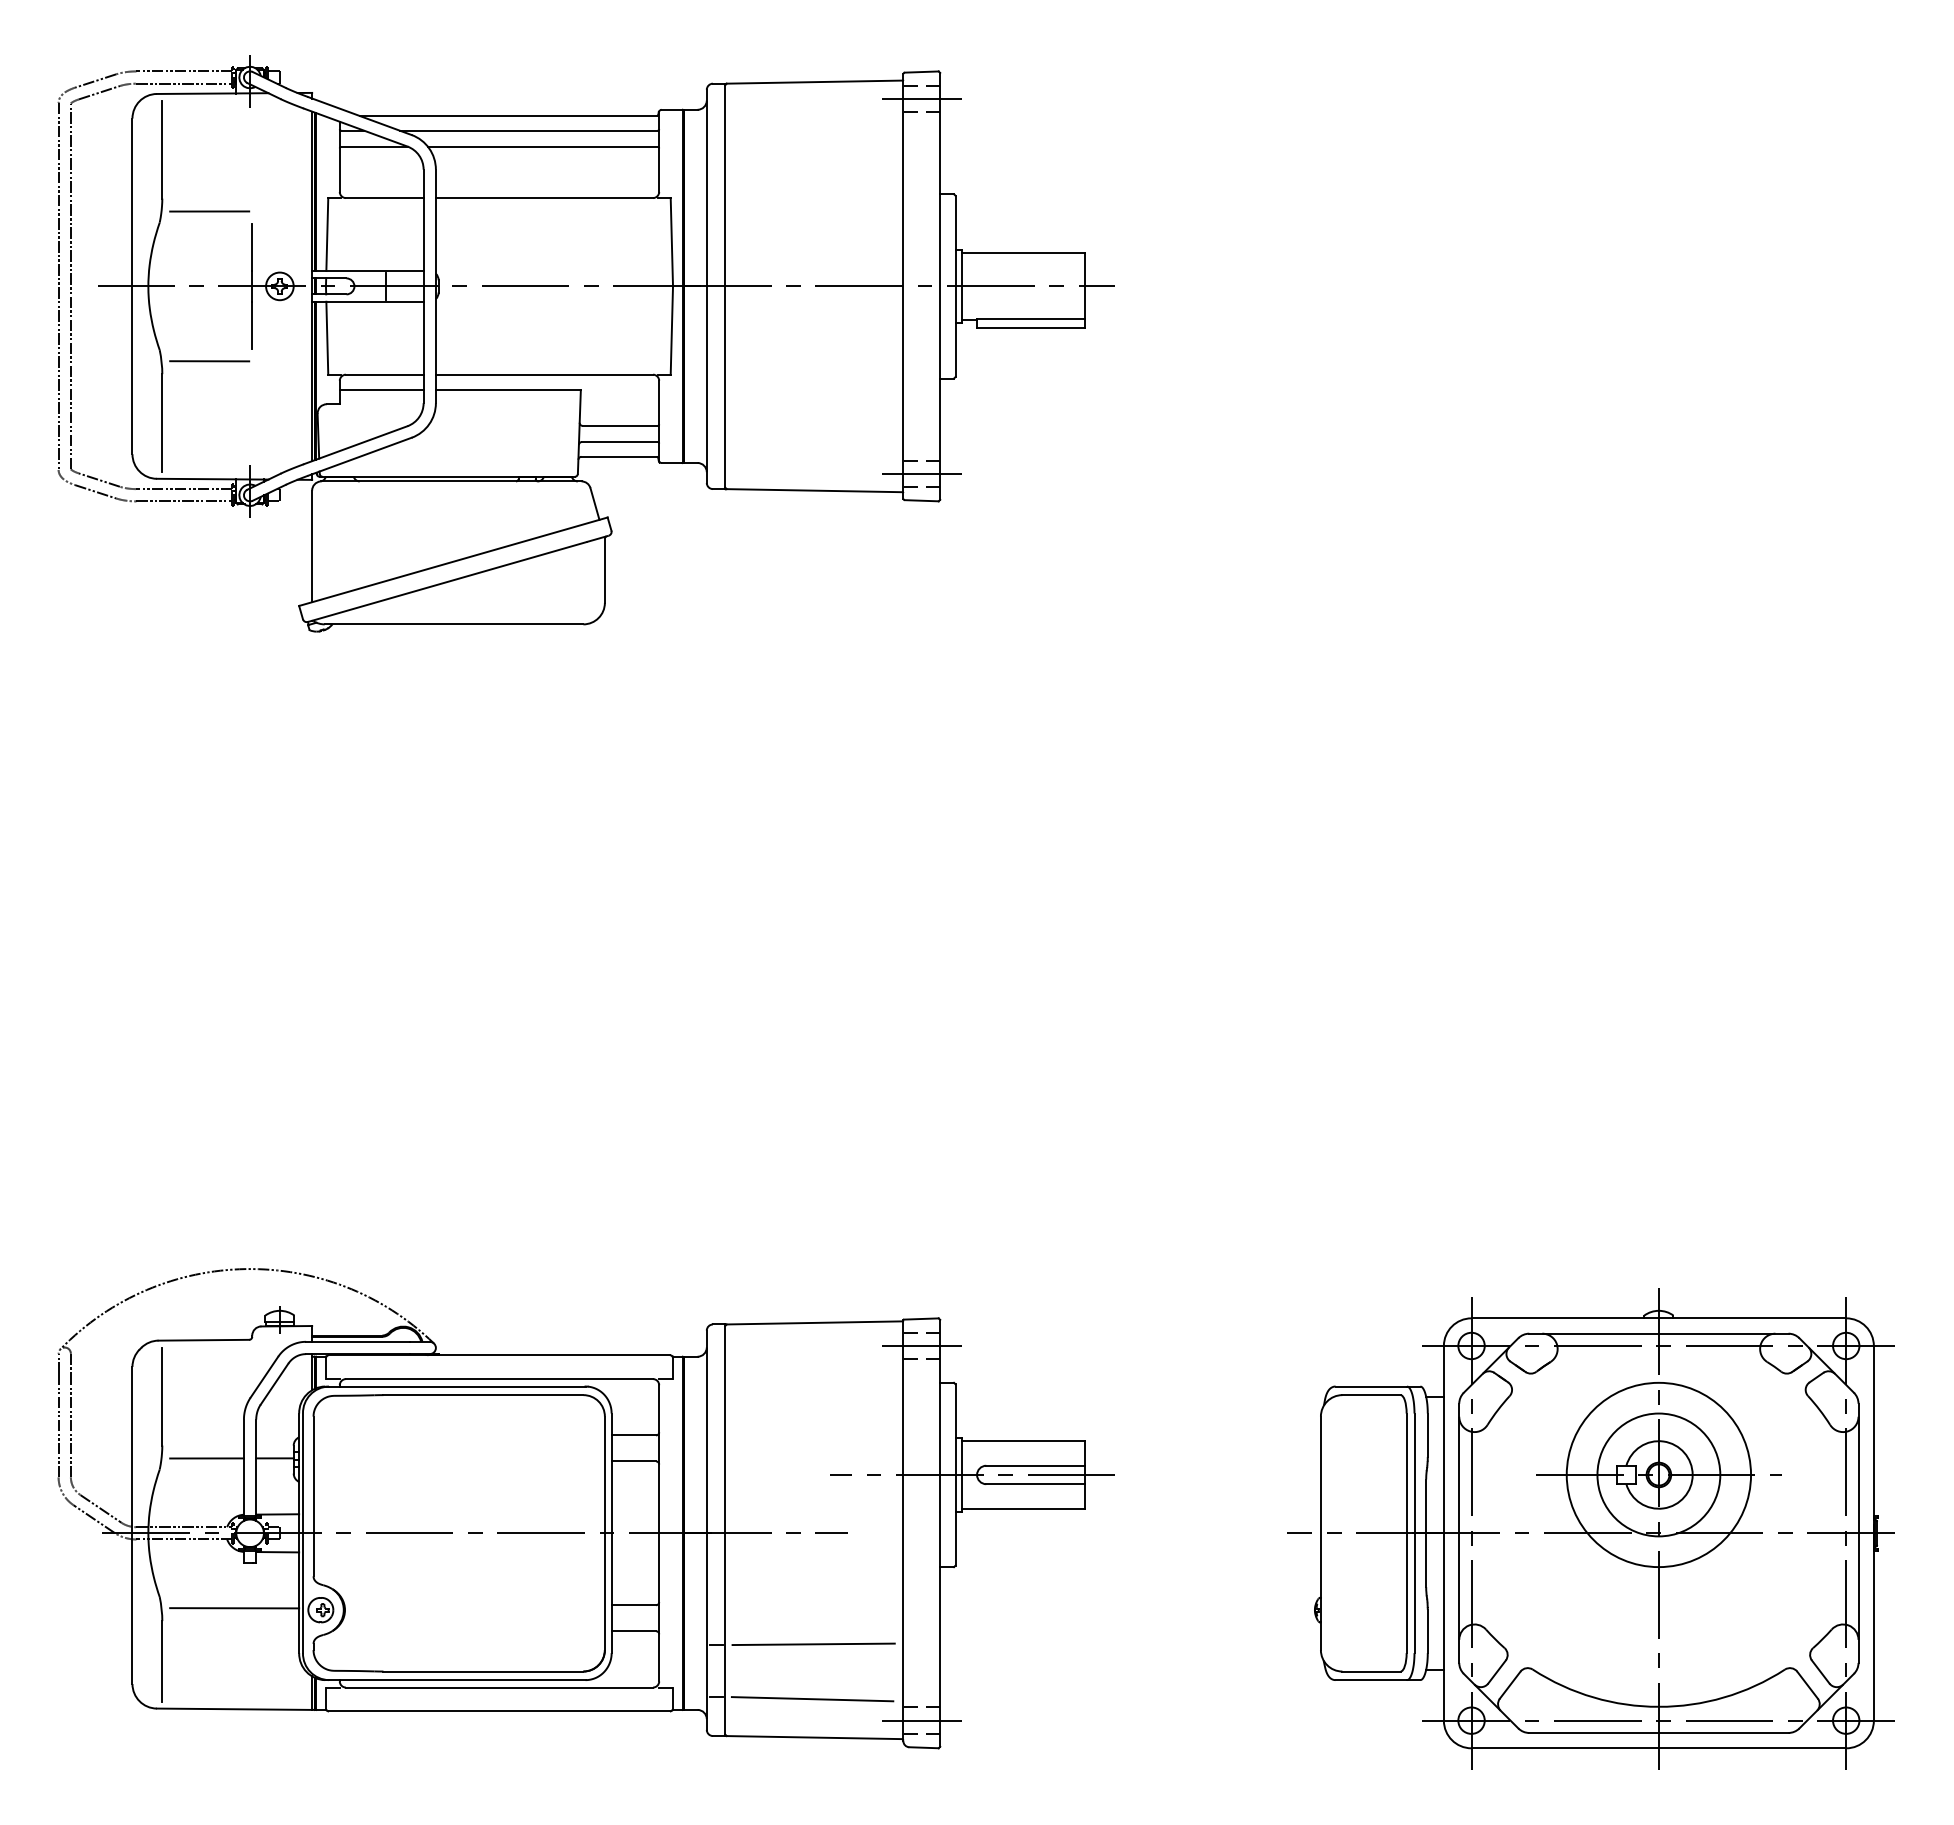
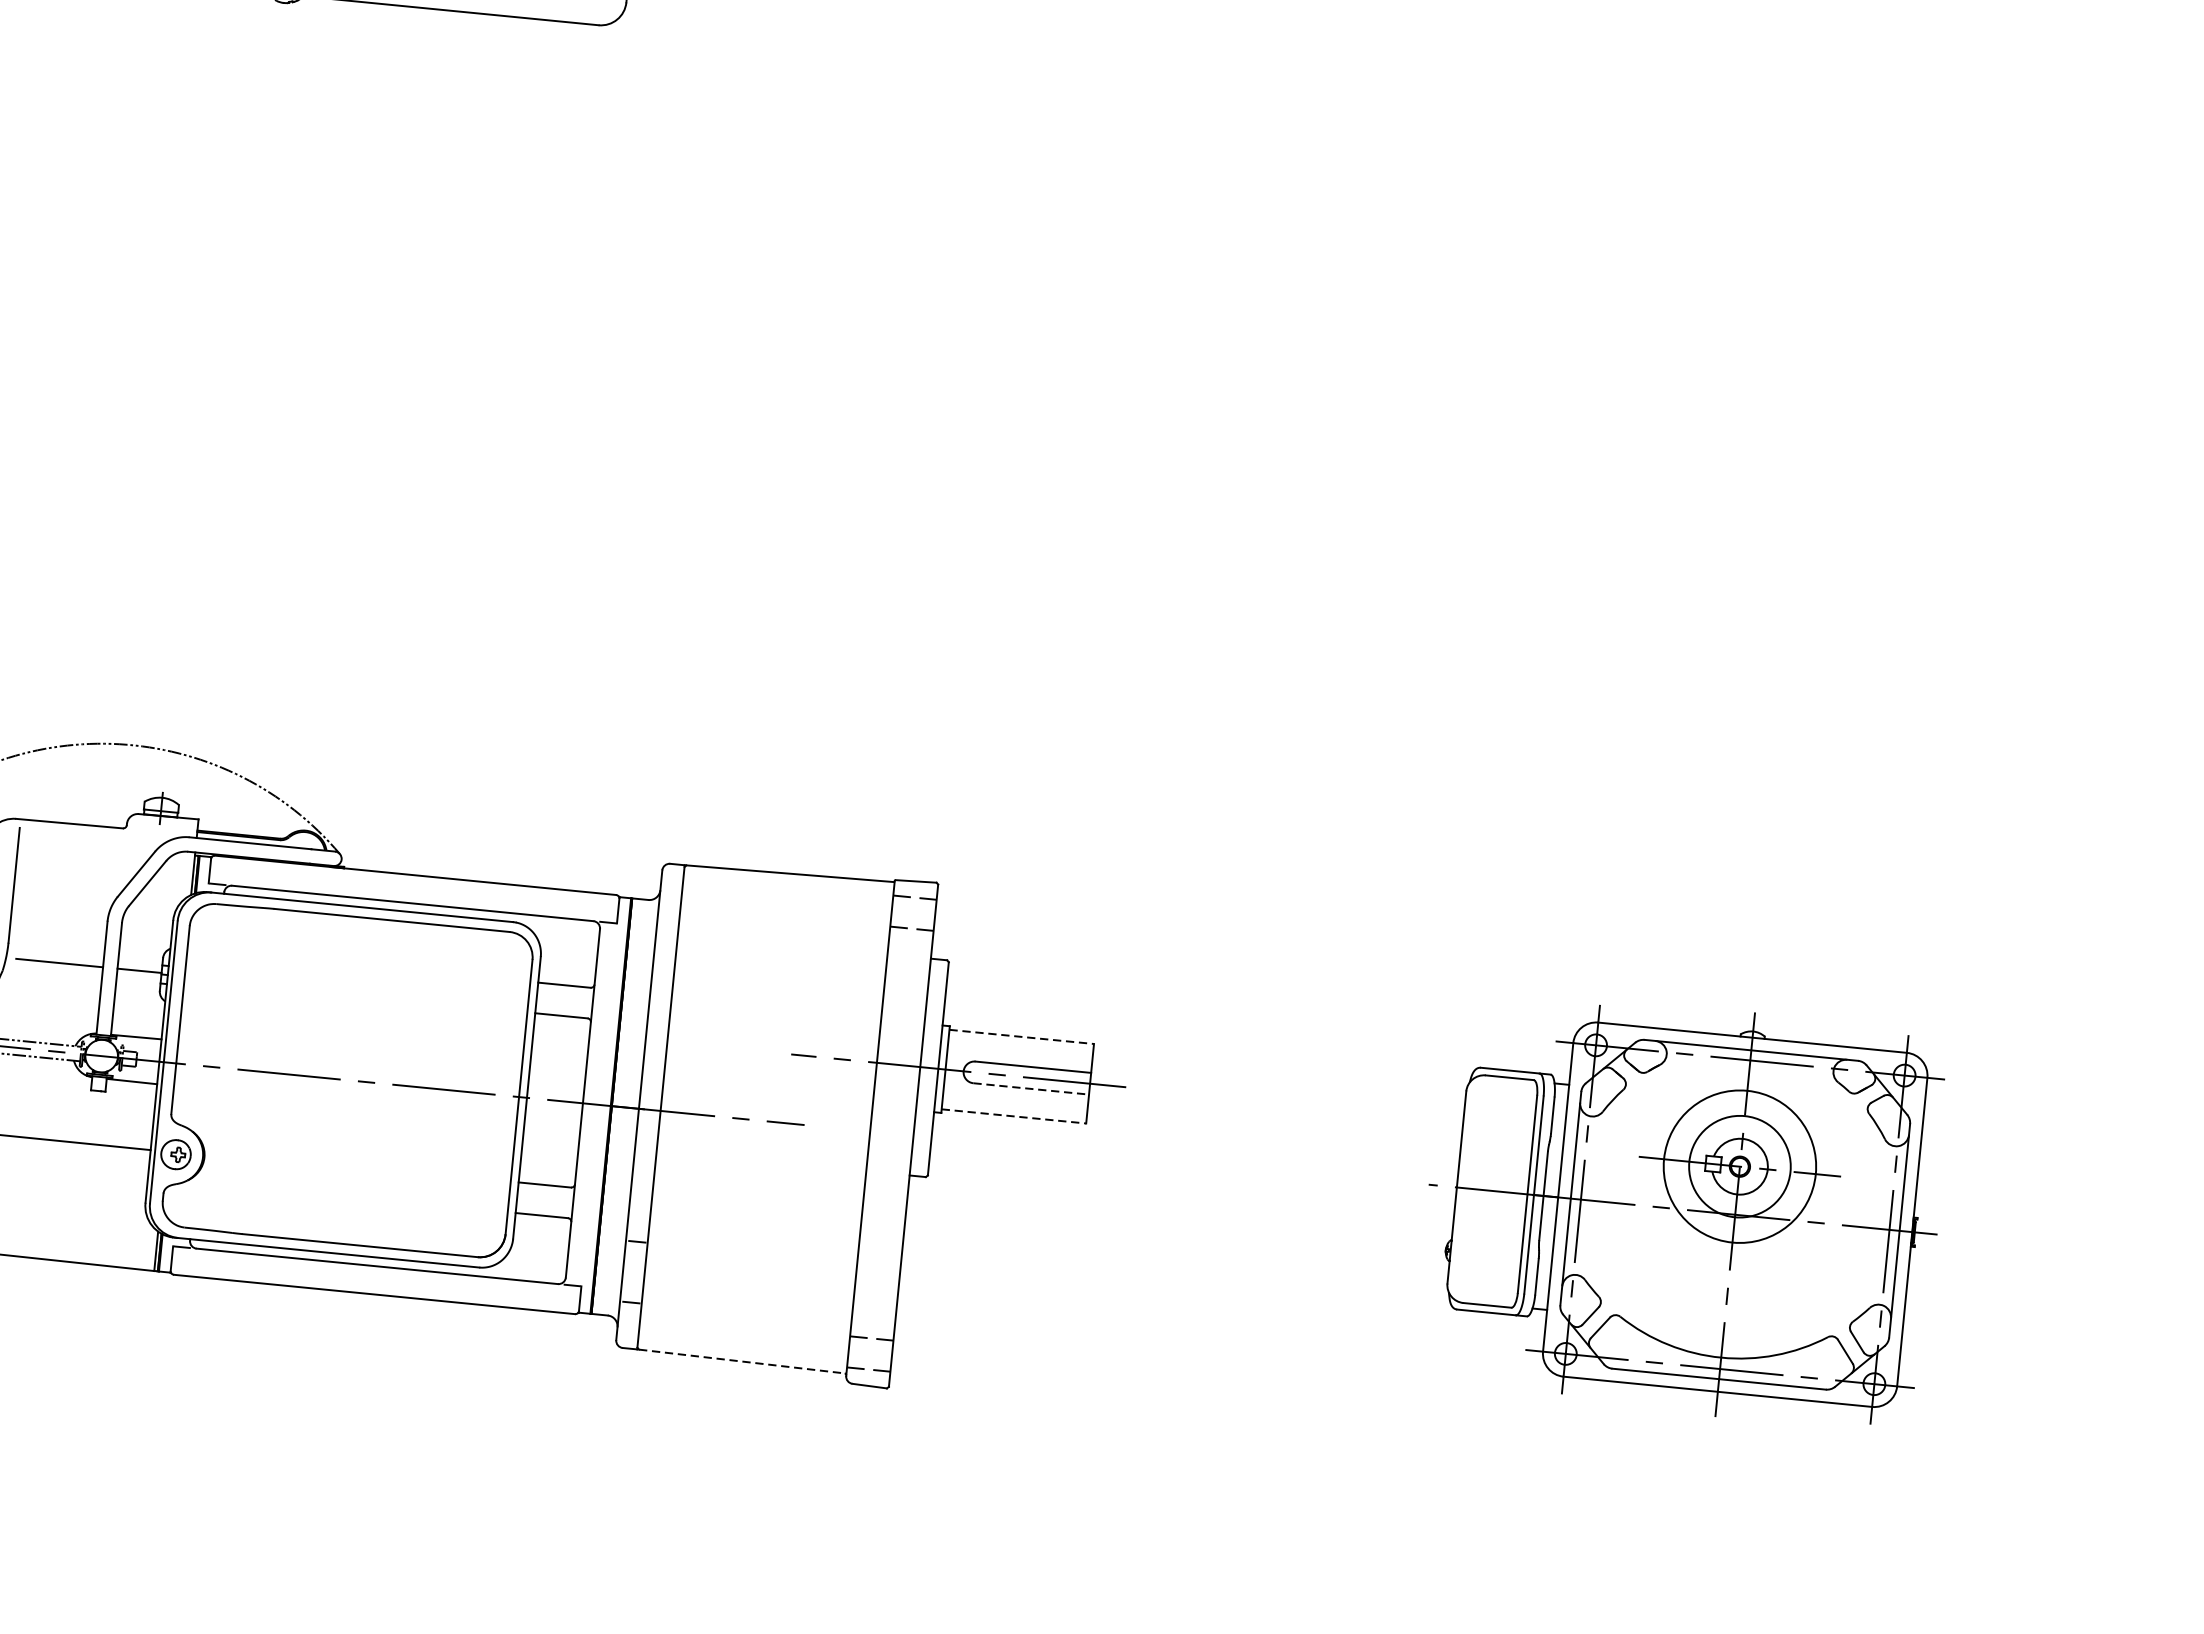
line: (921, 1345) -> (913, 912), removed
line: (1023, 1441) -> (1022, 1037), solid -> dashed
line: (1035, 1484) -> (1031, 1089), solid -> dashed
line: (1023, 1508) -> (1014, 1116), solid -> dashed
part: (1590, 1528) -> (1679, 1205), size x0.7
line: (813, 1644) -> (751, 1251), removed
line: (812, 1699) -> (744, 1316), removed
line: (921, 1720) -> (869, 1353), removed
line: (814, 1737) -> (742, 1361), solid -> dashed

